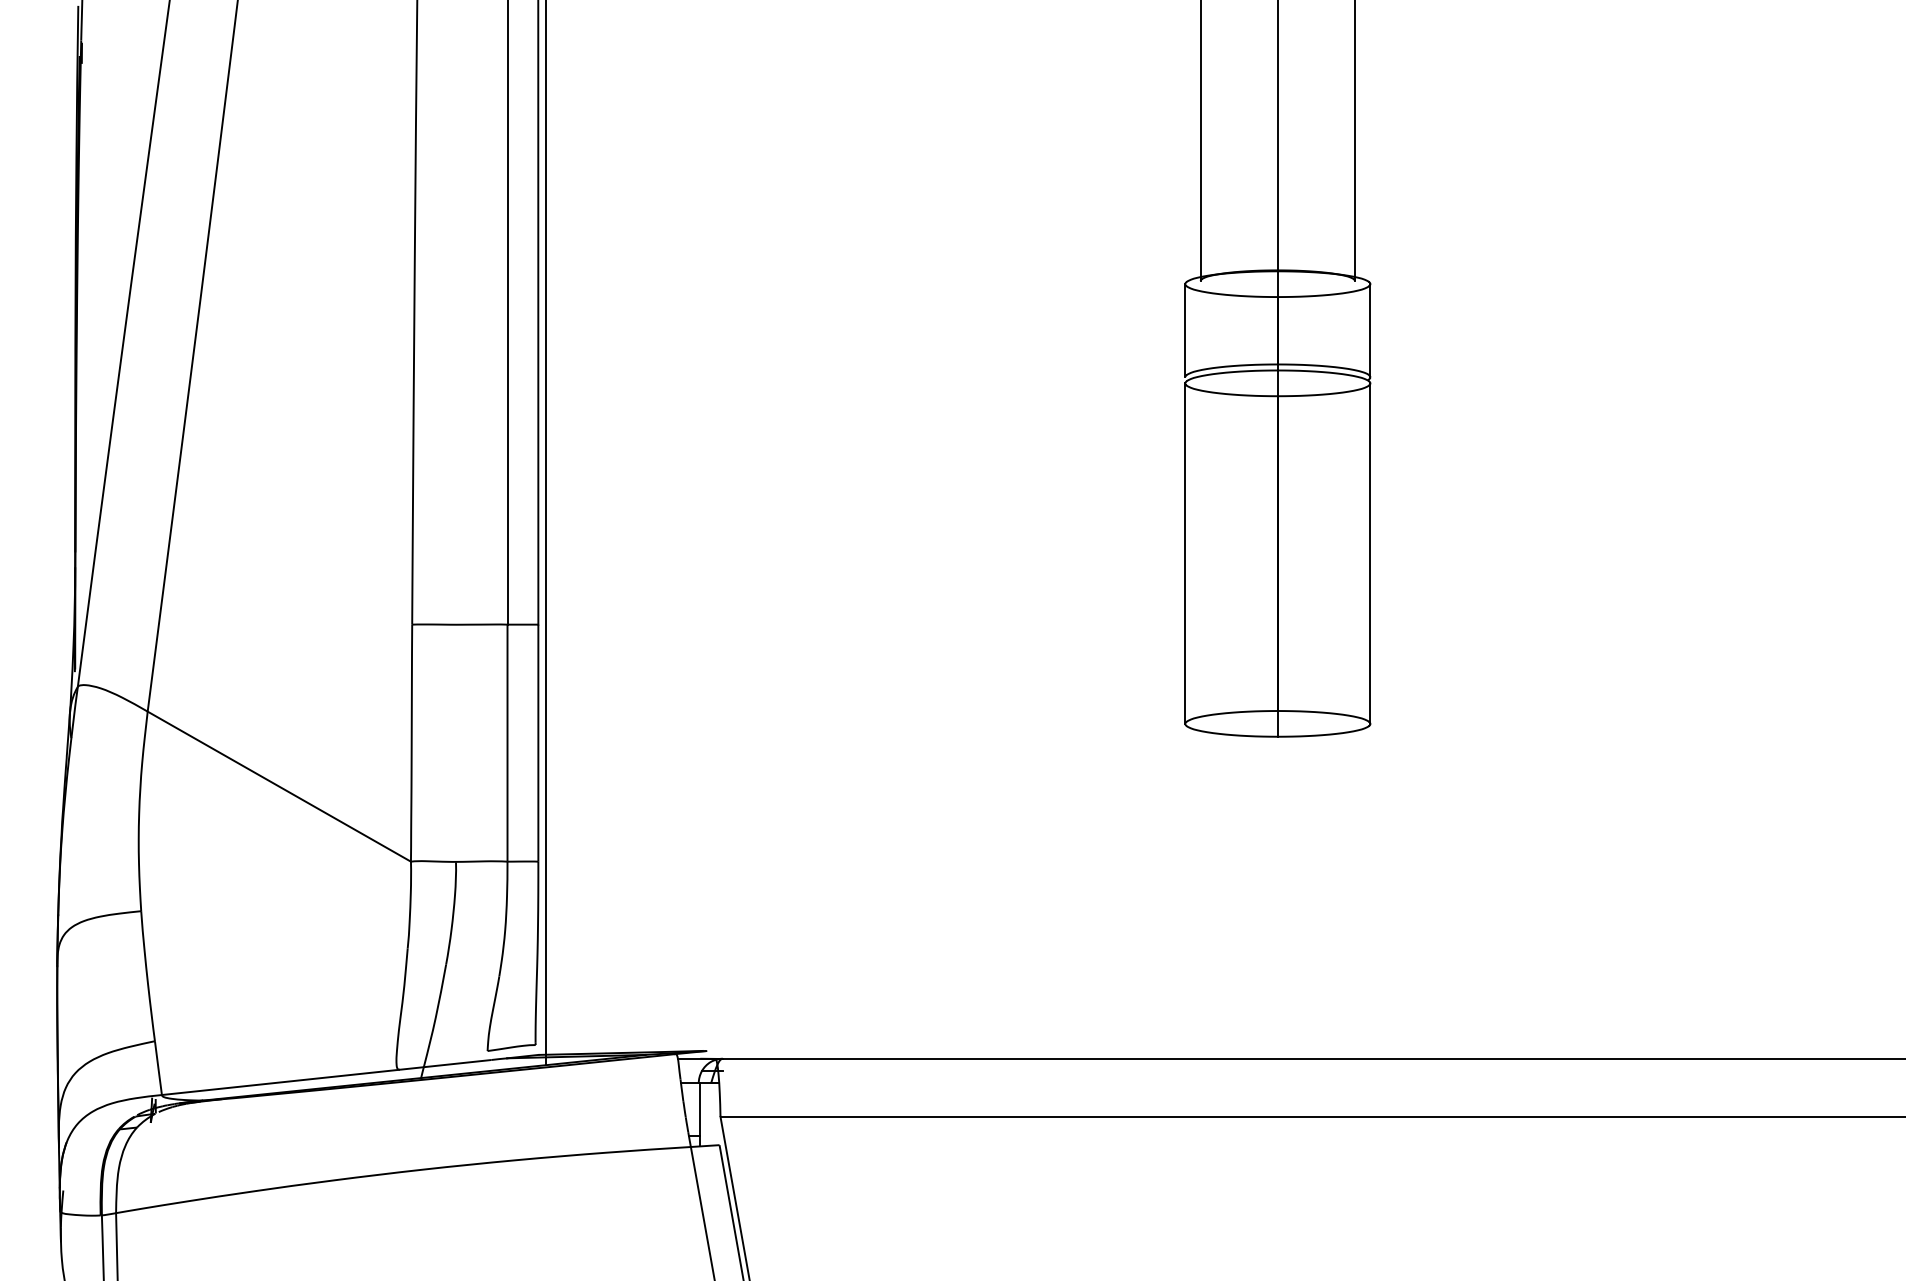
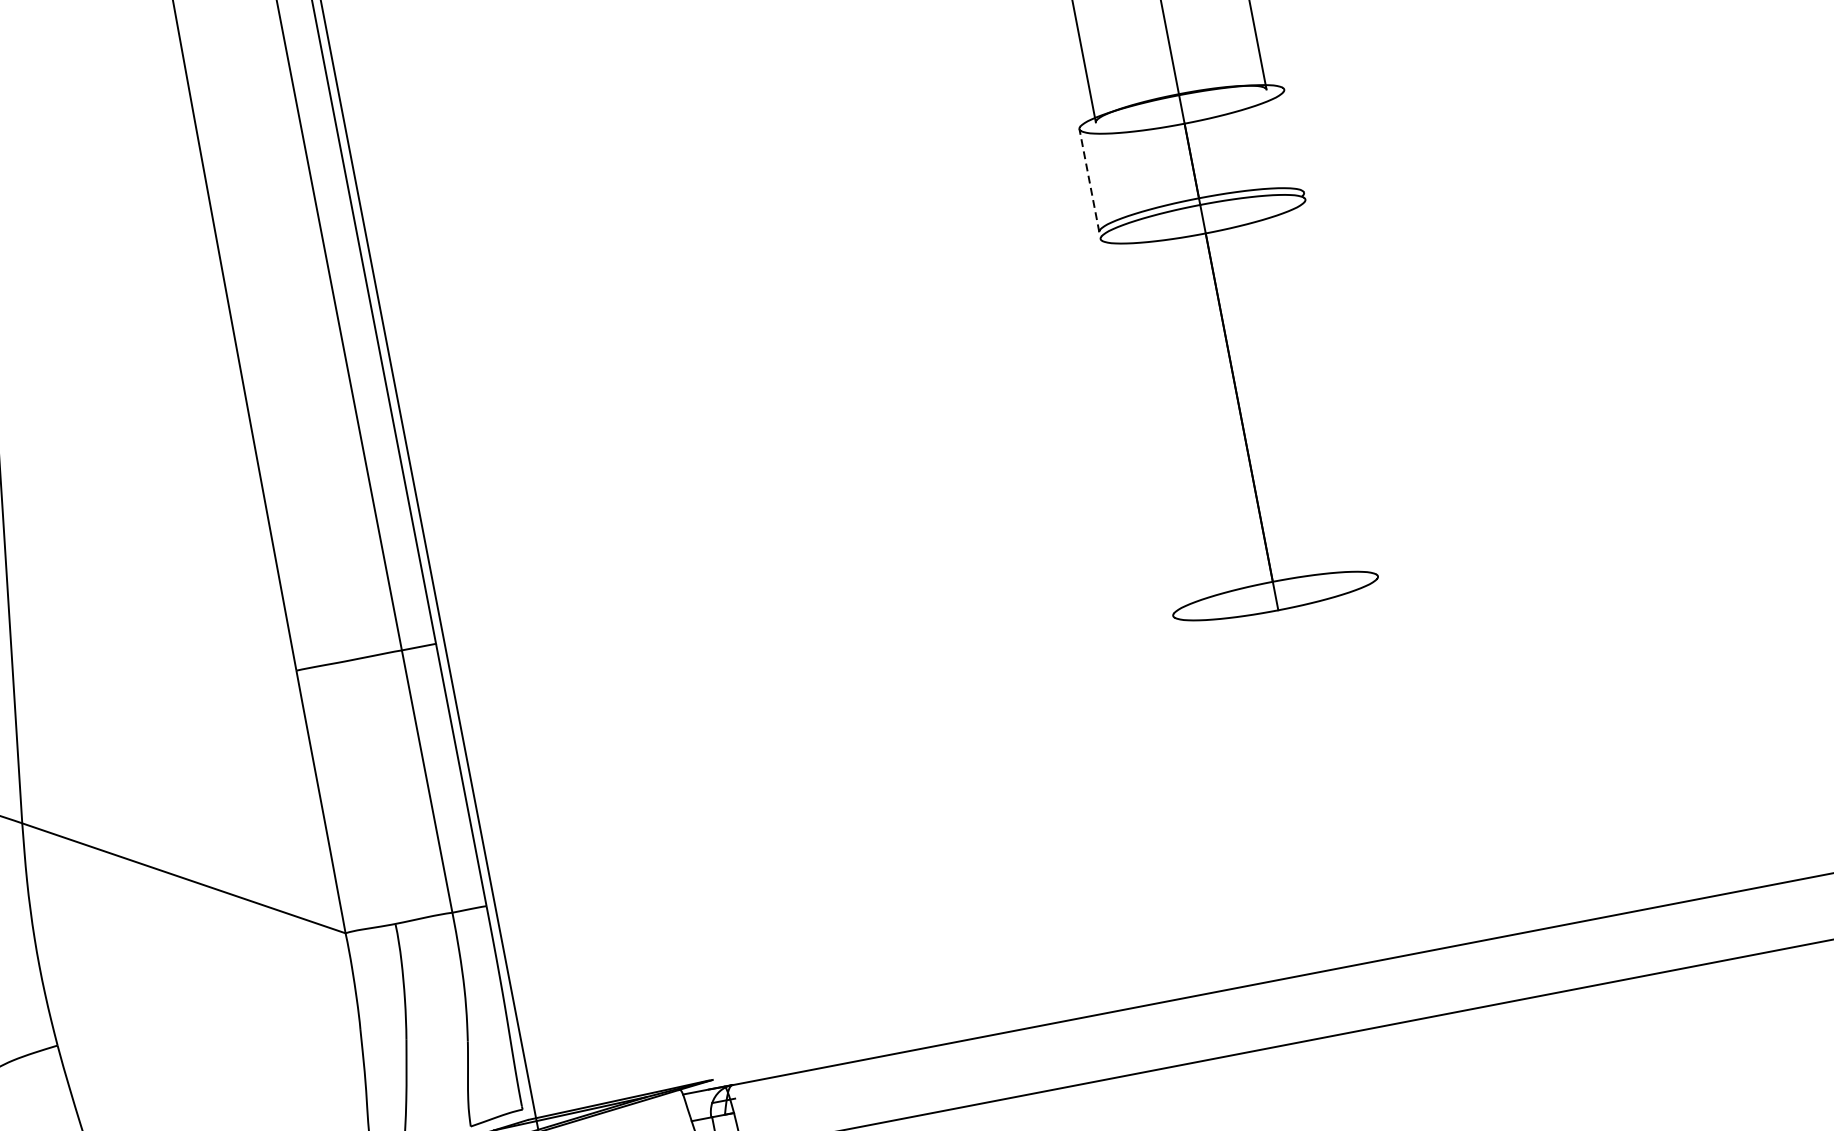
line: (1185, 330) -> (1089, 180), solid -> dashed
line: (1370, 330) -> (1294, 140), removed
line: (1185, 553) -> (1137, 427), removed
line: (1370, 553) -> (1341, 387), removed

